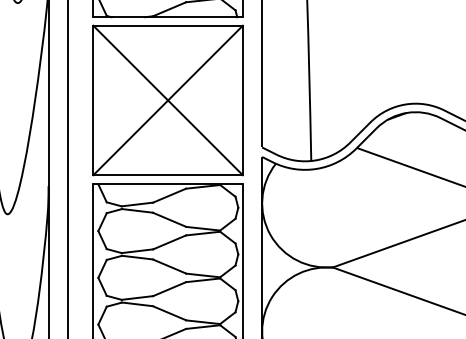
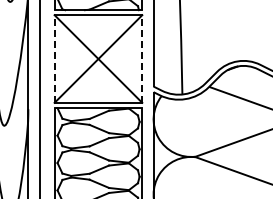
line: (93, 101) -> (54, 59), solid -> dashed
line: (243, 101) -> (142, 59), solid -> dashed

